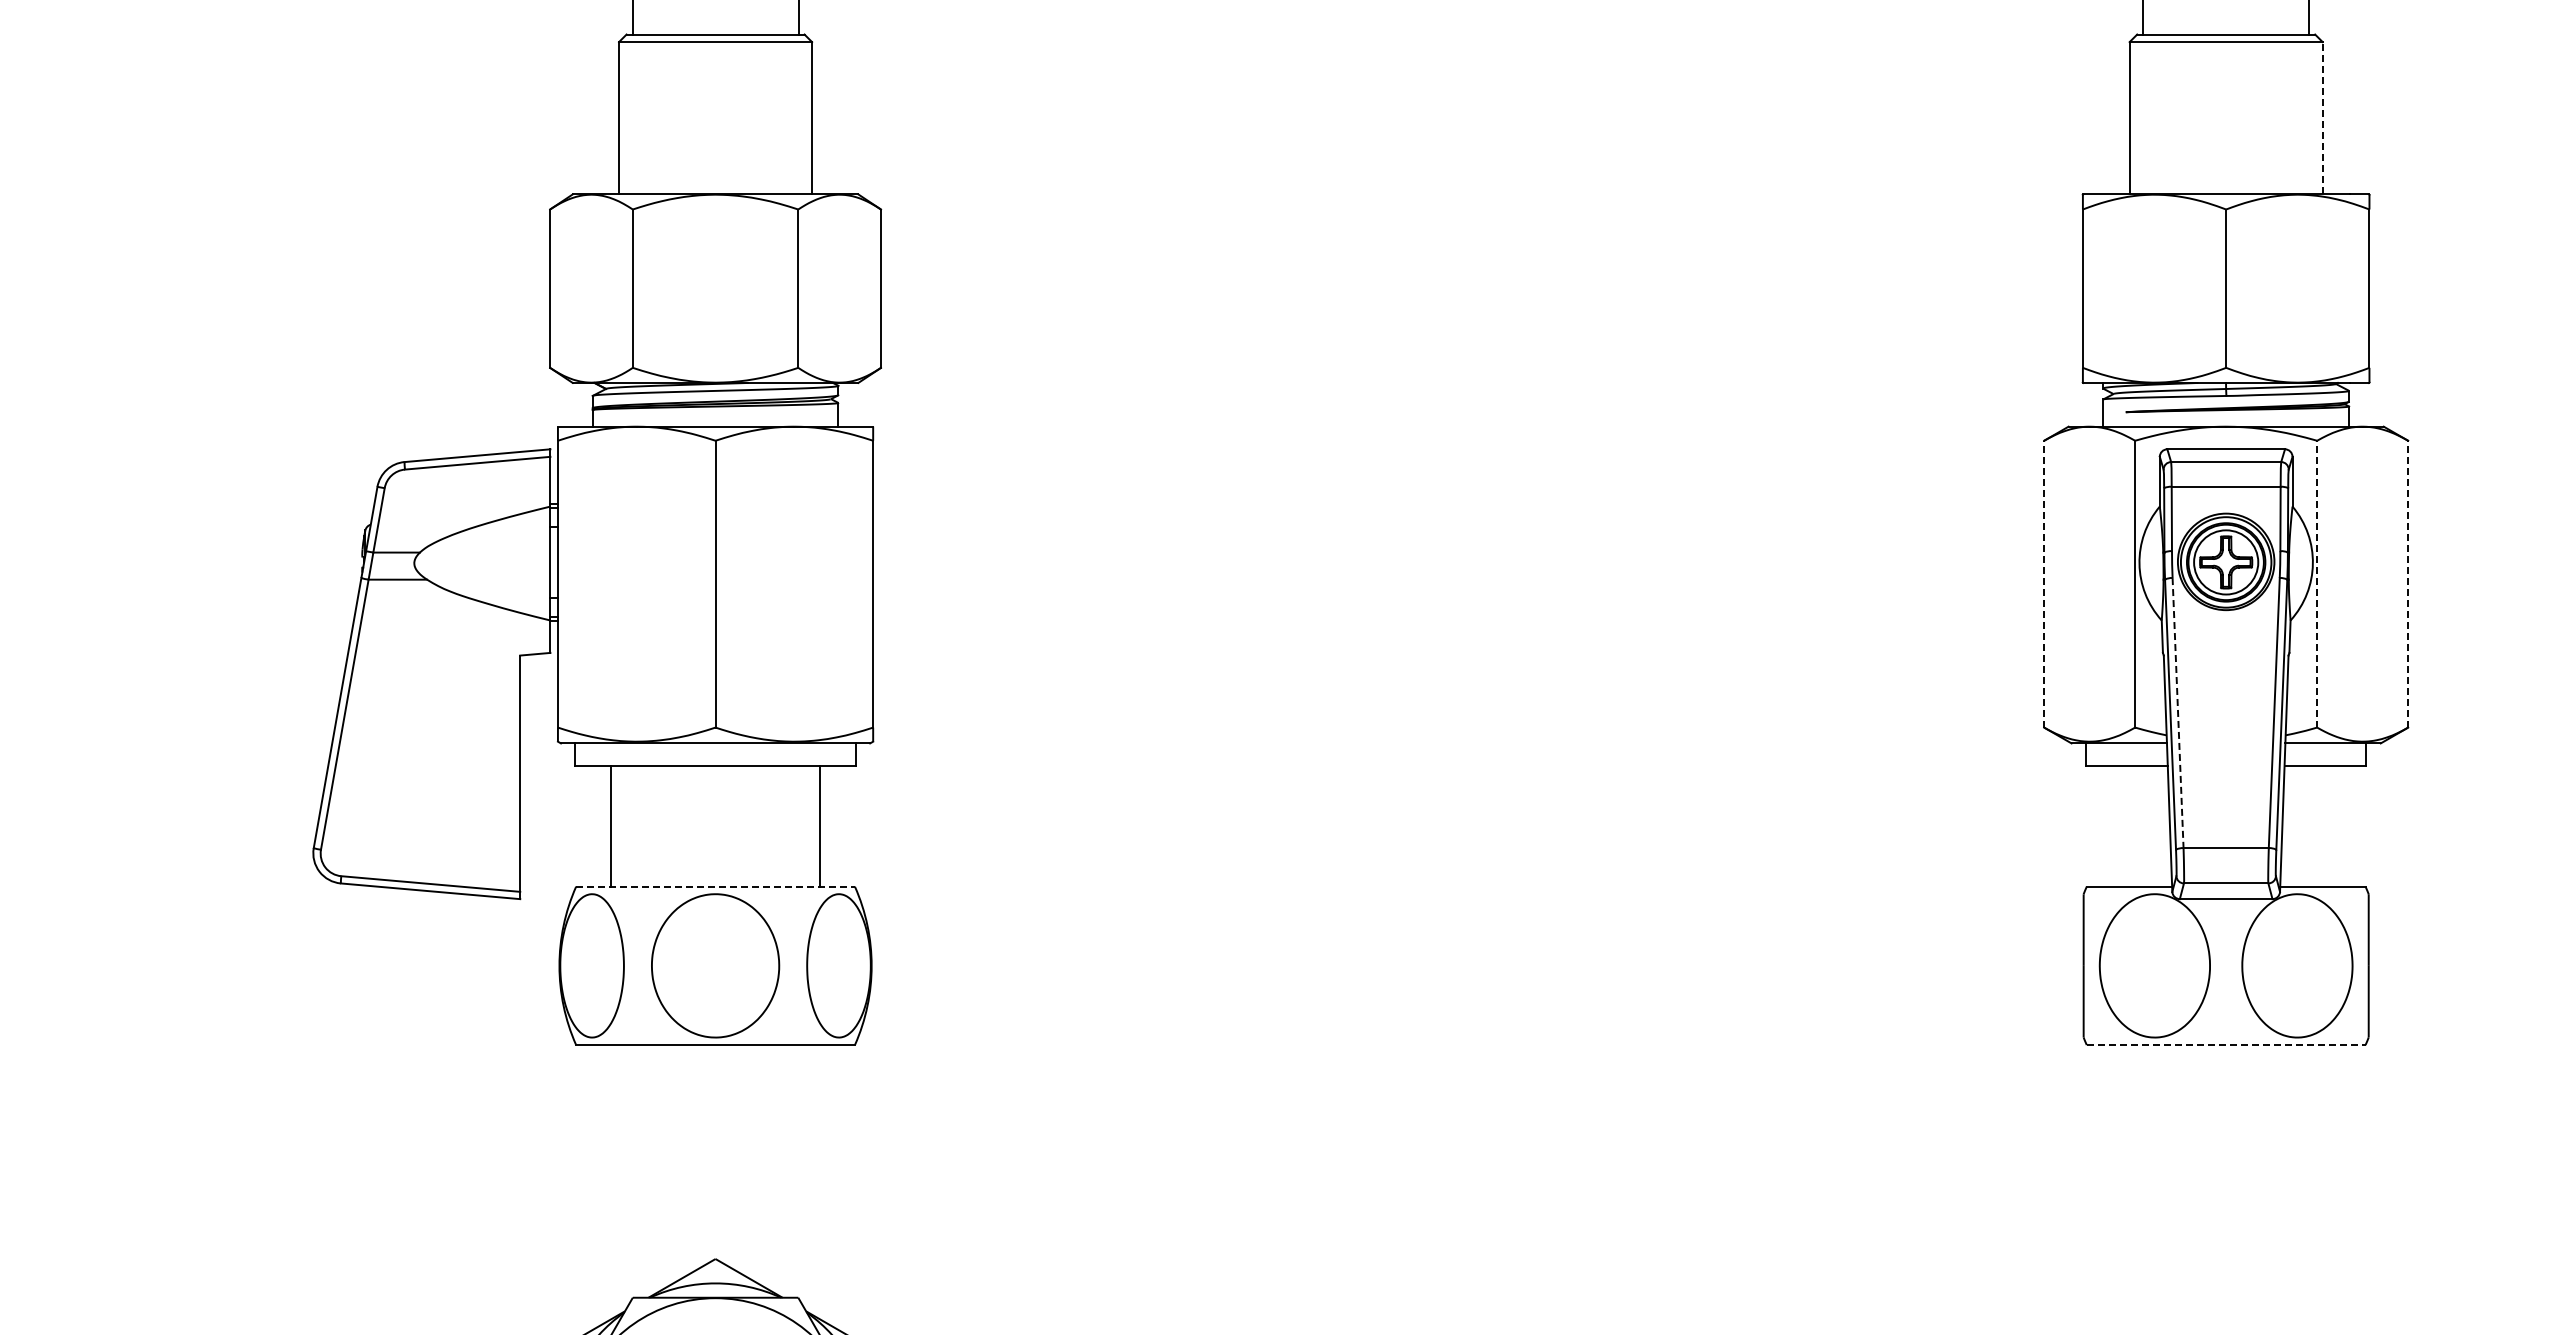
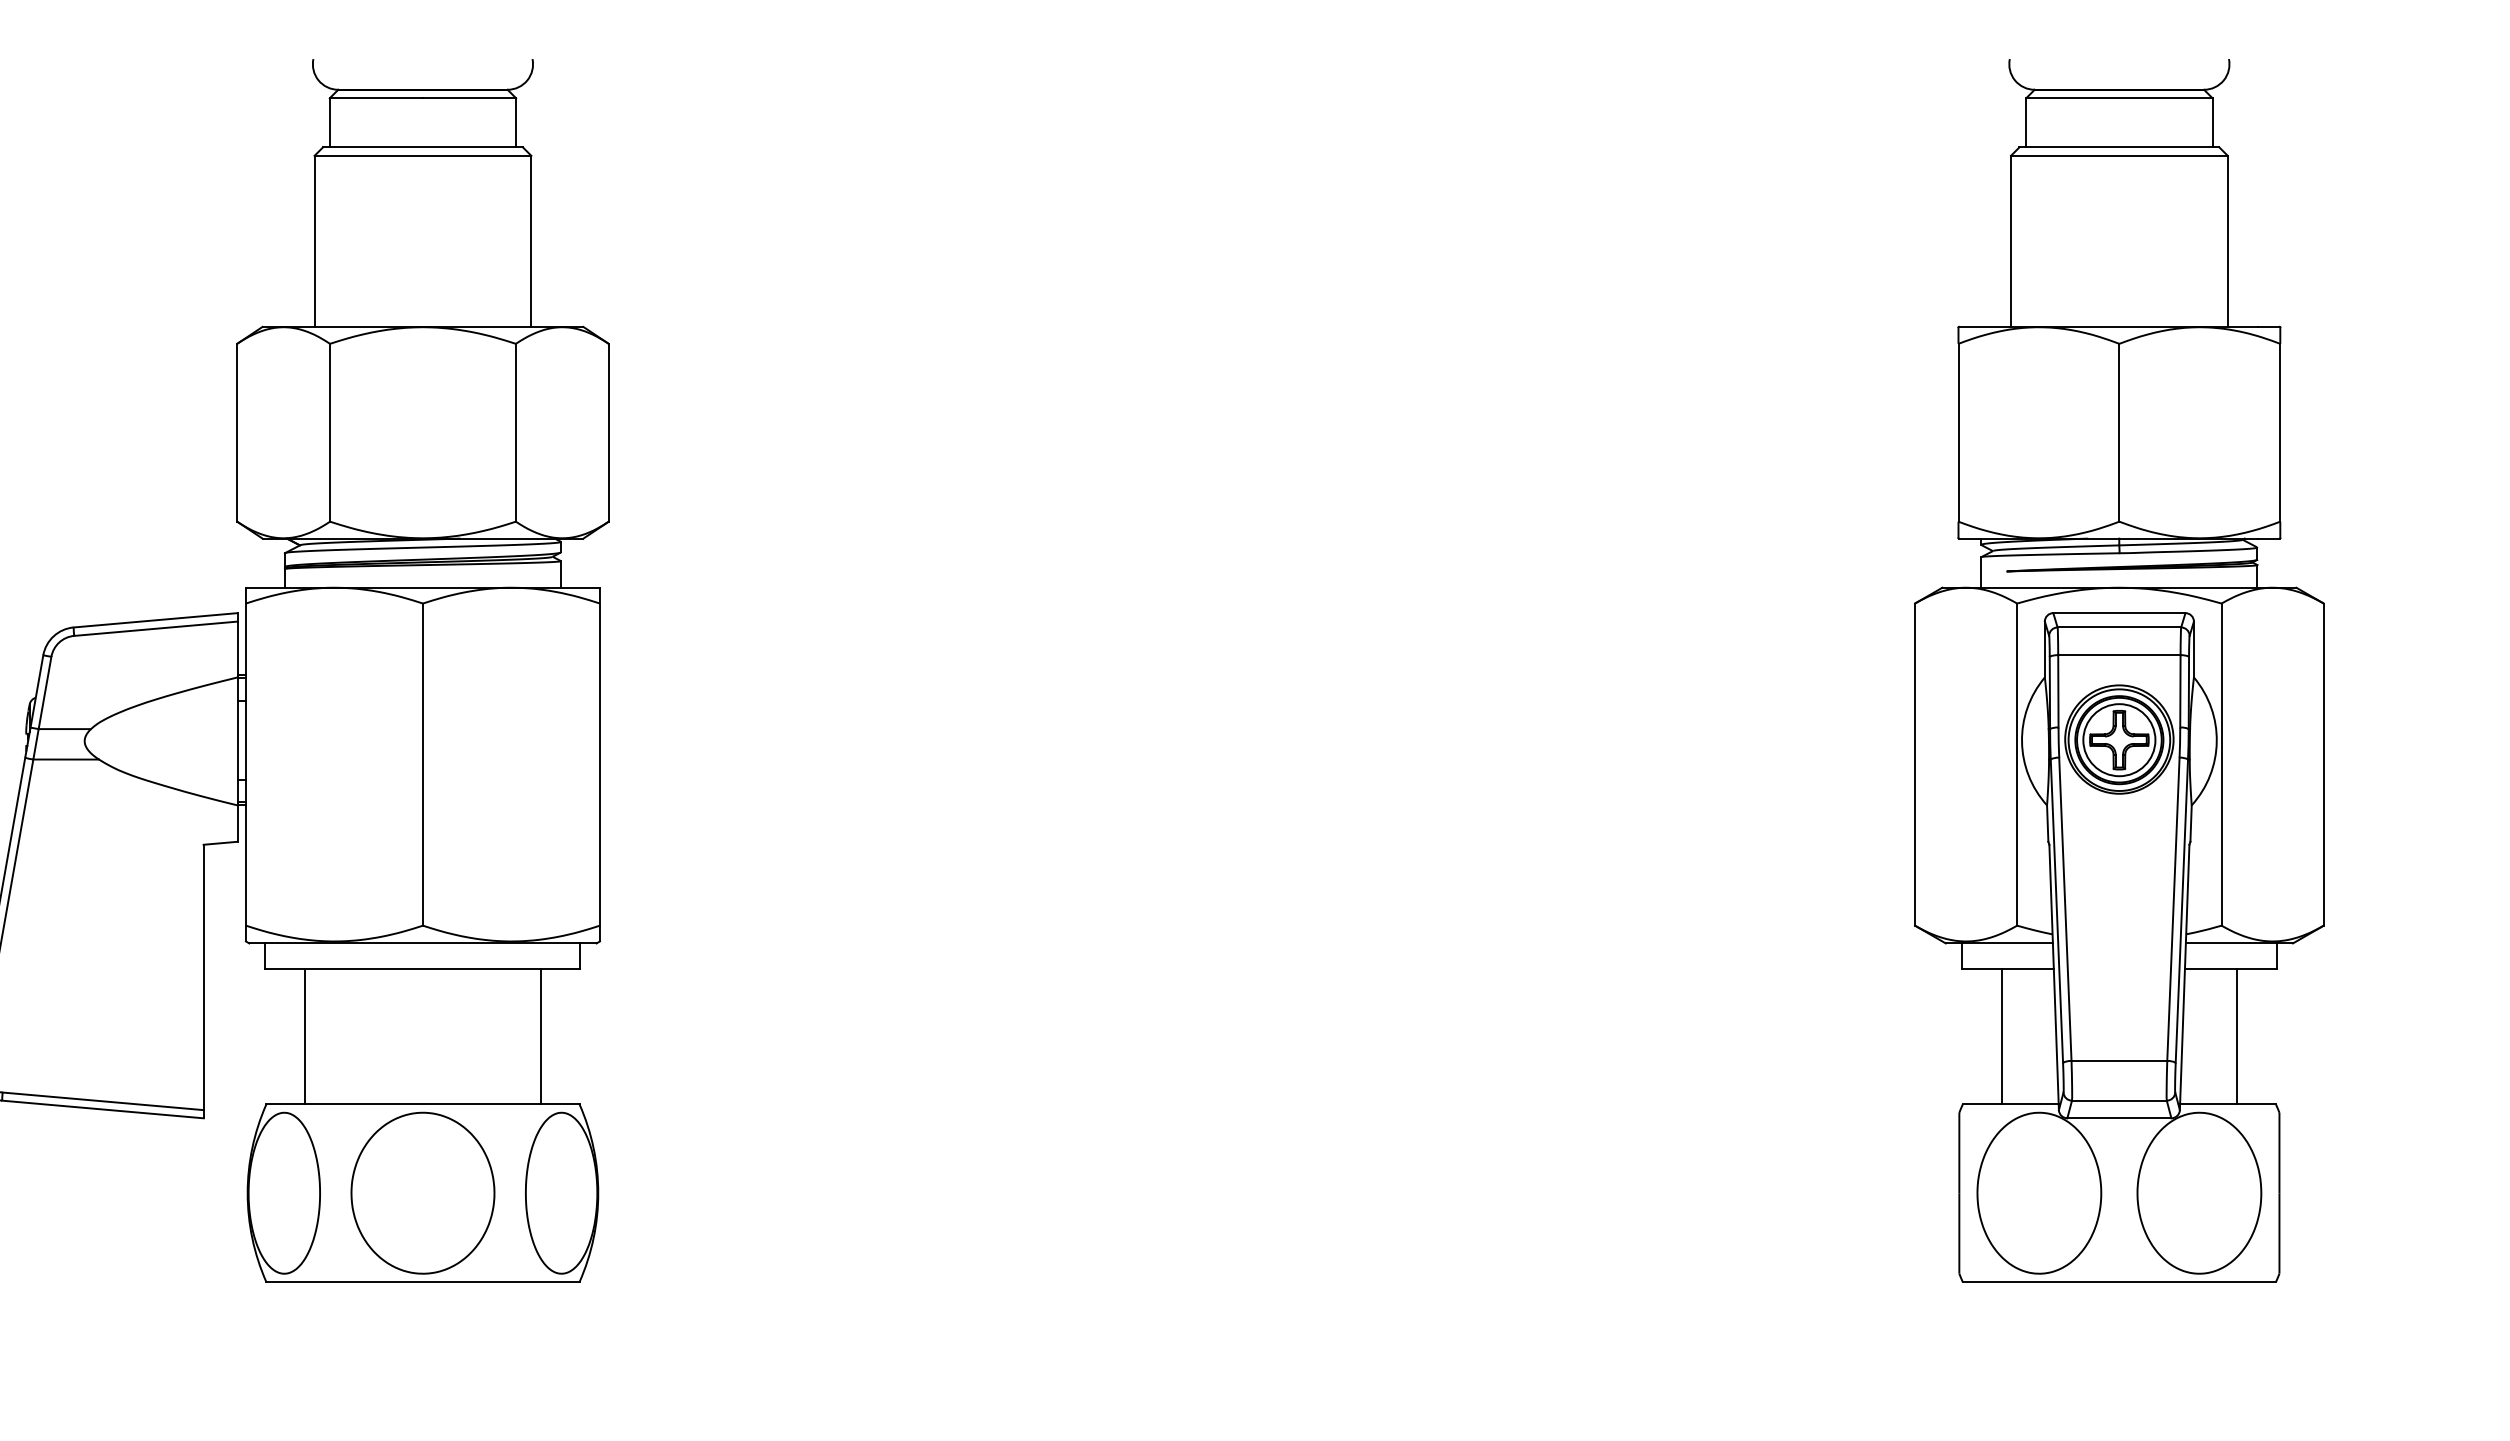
line: (2322, 117) -> (2227, 240), dashed -> solid
line: (2044, 583) -> (1915, 763), dashed -> solid
line: (2317, 583) -> (2221, 763), dashed -> solid
line: (2408, 583) -> (2324, 763), dashed -> solid
line: (2178, 713) -> (2065, 909), dashed -> solid
line: (2121, 826) -> (2001, 1036), added
line: (2331, 826) -> (2237, 1036), added
line: (716, 886) -> (424, 1104), dashed -> solid
line: (2226, 1045) -> (2119, 1282), dashed -> solid

